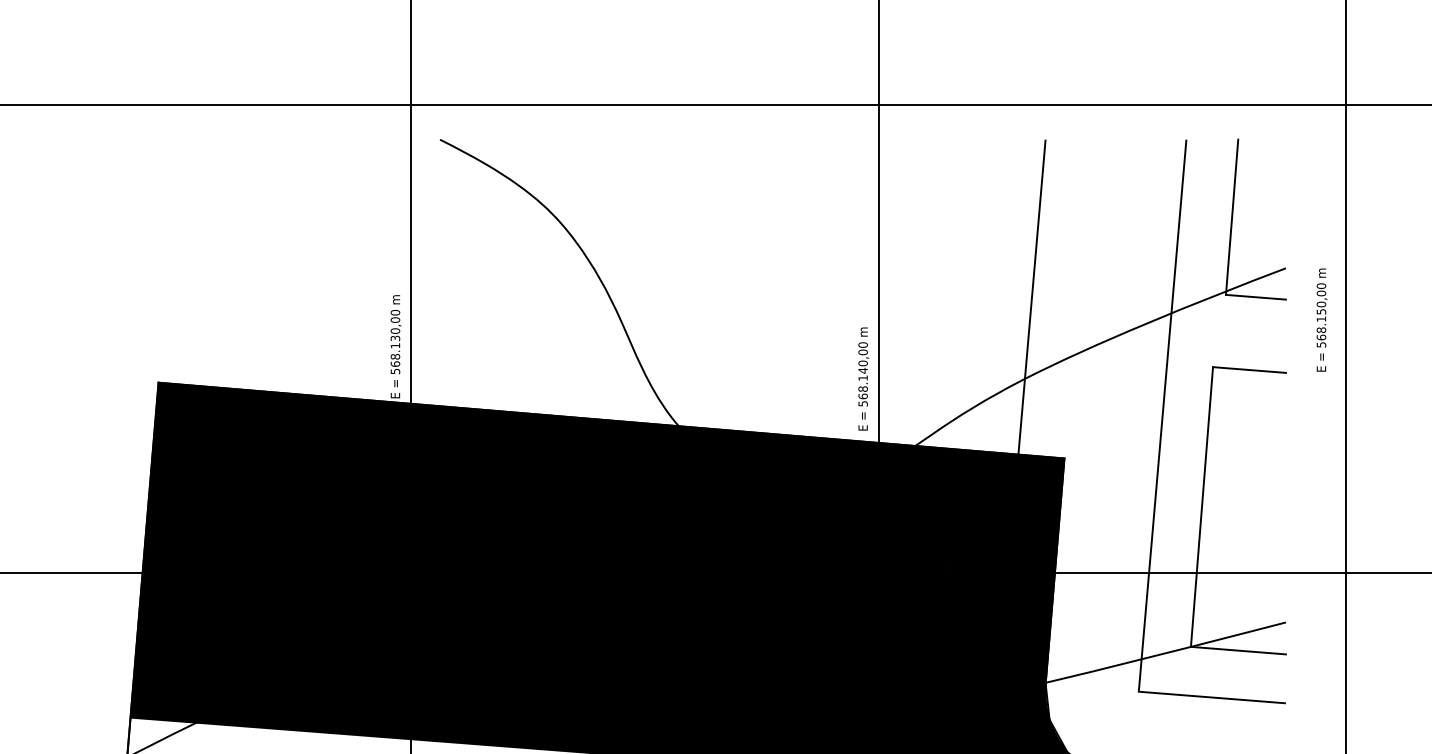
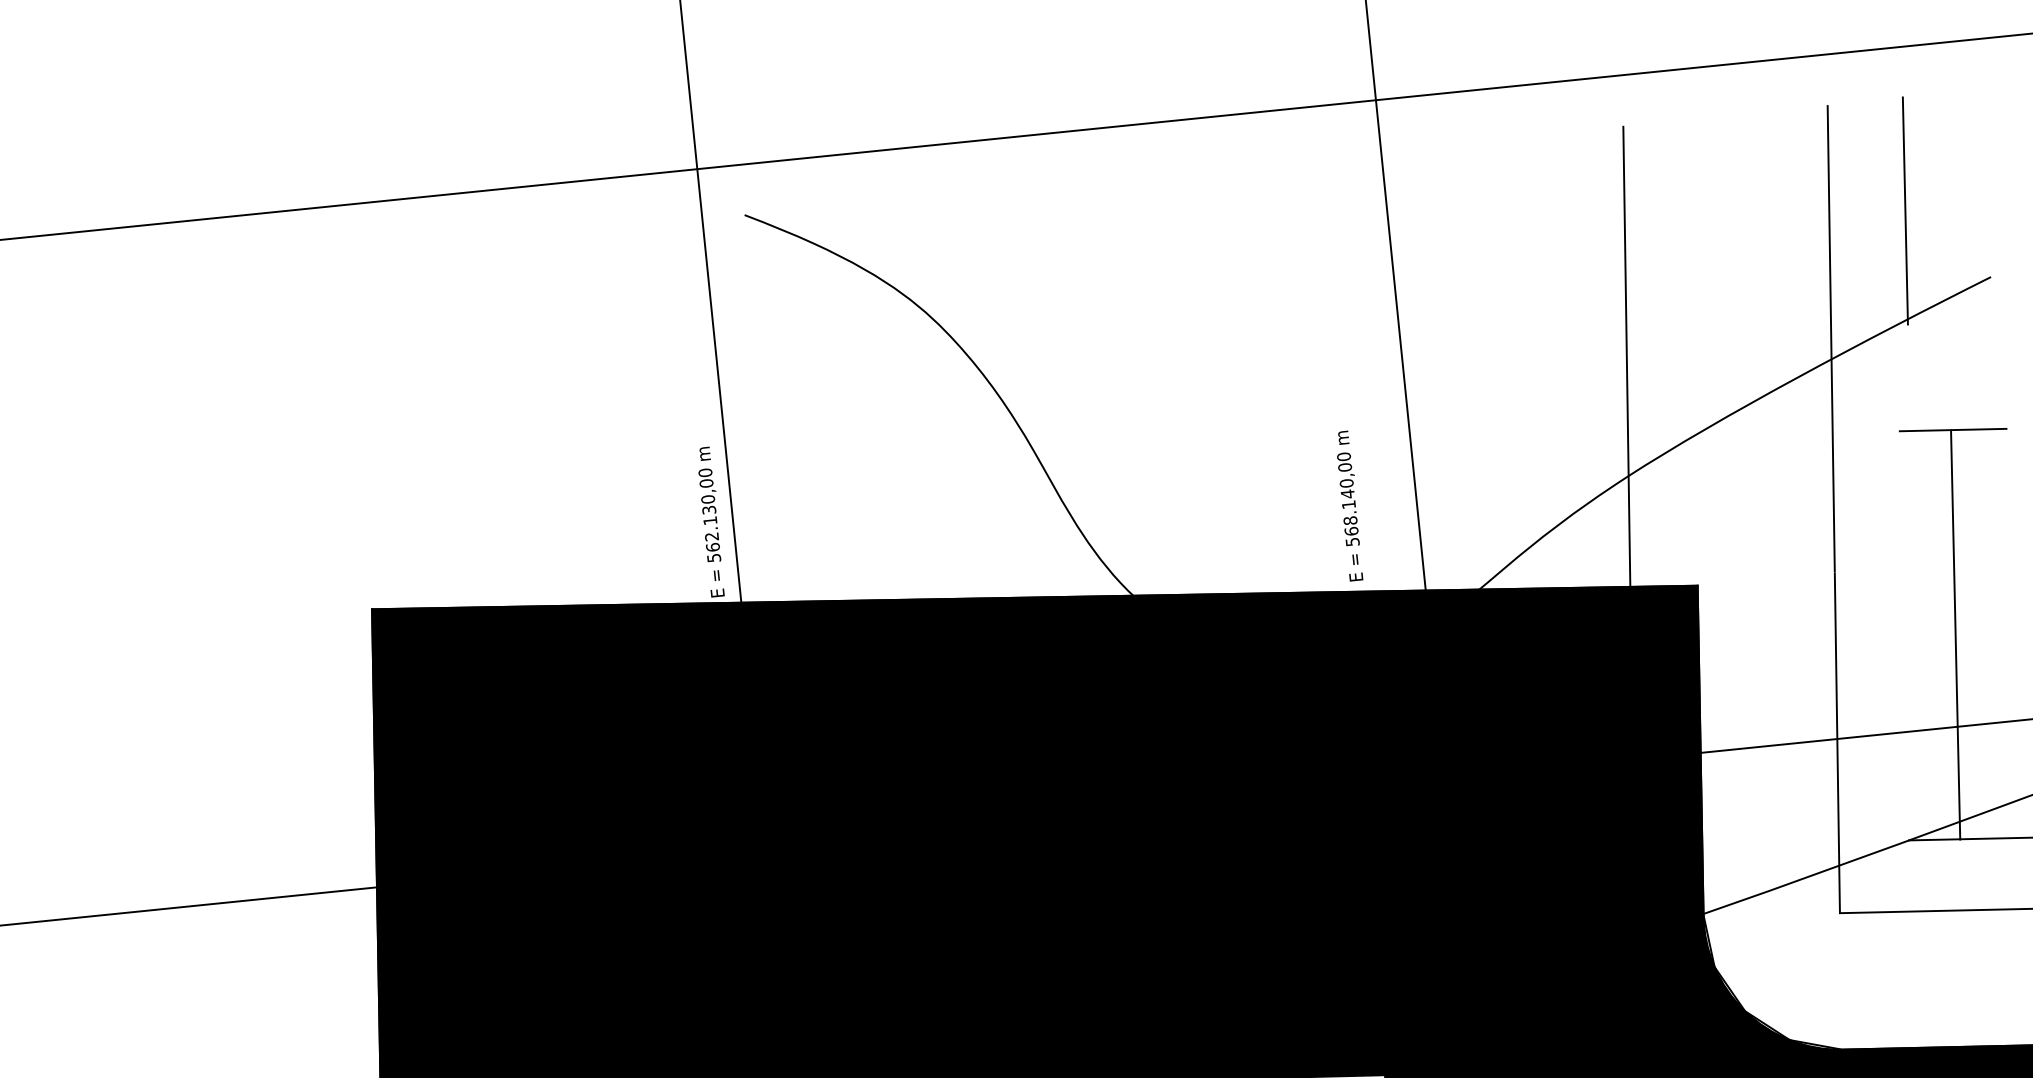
line: (1255, 296) -> (1951, 322), removed
text: (395, 356) -> (711, 536), 568.130,00 -> 562.130,00
text: (863, 378) -> (1349, 505), moved
line: (1201, 506) -> (1954, 634), moved

